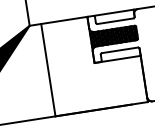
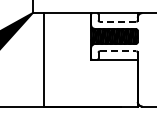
line: (114, 21) -> (117, 21), solid -> dashed
line: (120, 50) -> (118, 51), solid -> dashed

